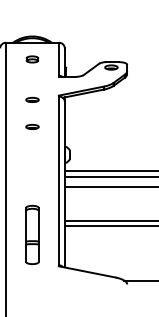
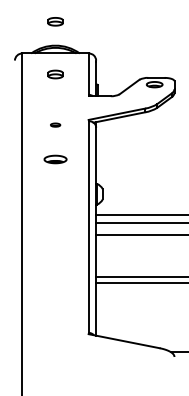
part: (32, 17) -> (55, 21), added
part: (32, 99) -> (55, 124), size x0.6
part: (32, 126) -> (55, 158), size x1.4
part: (32, 234) -> (55, 294), removed

